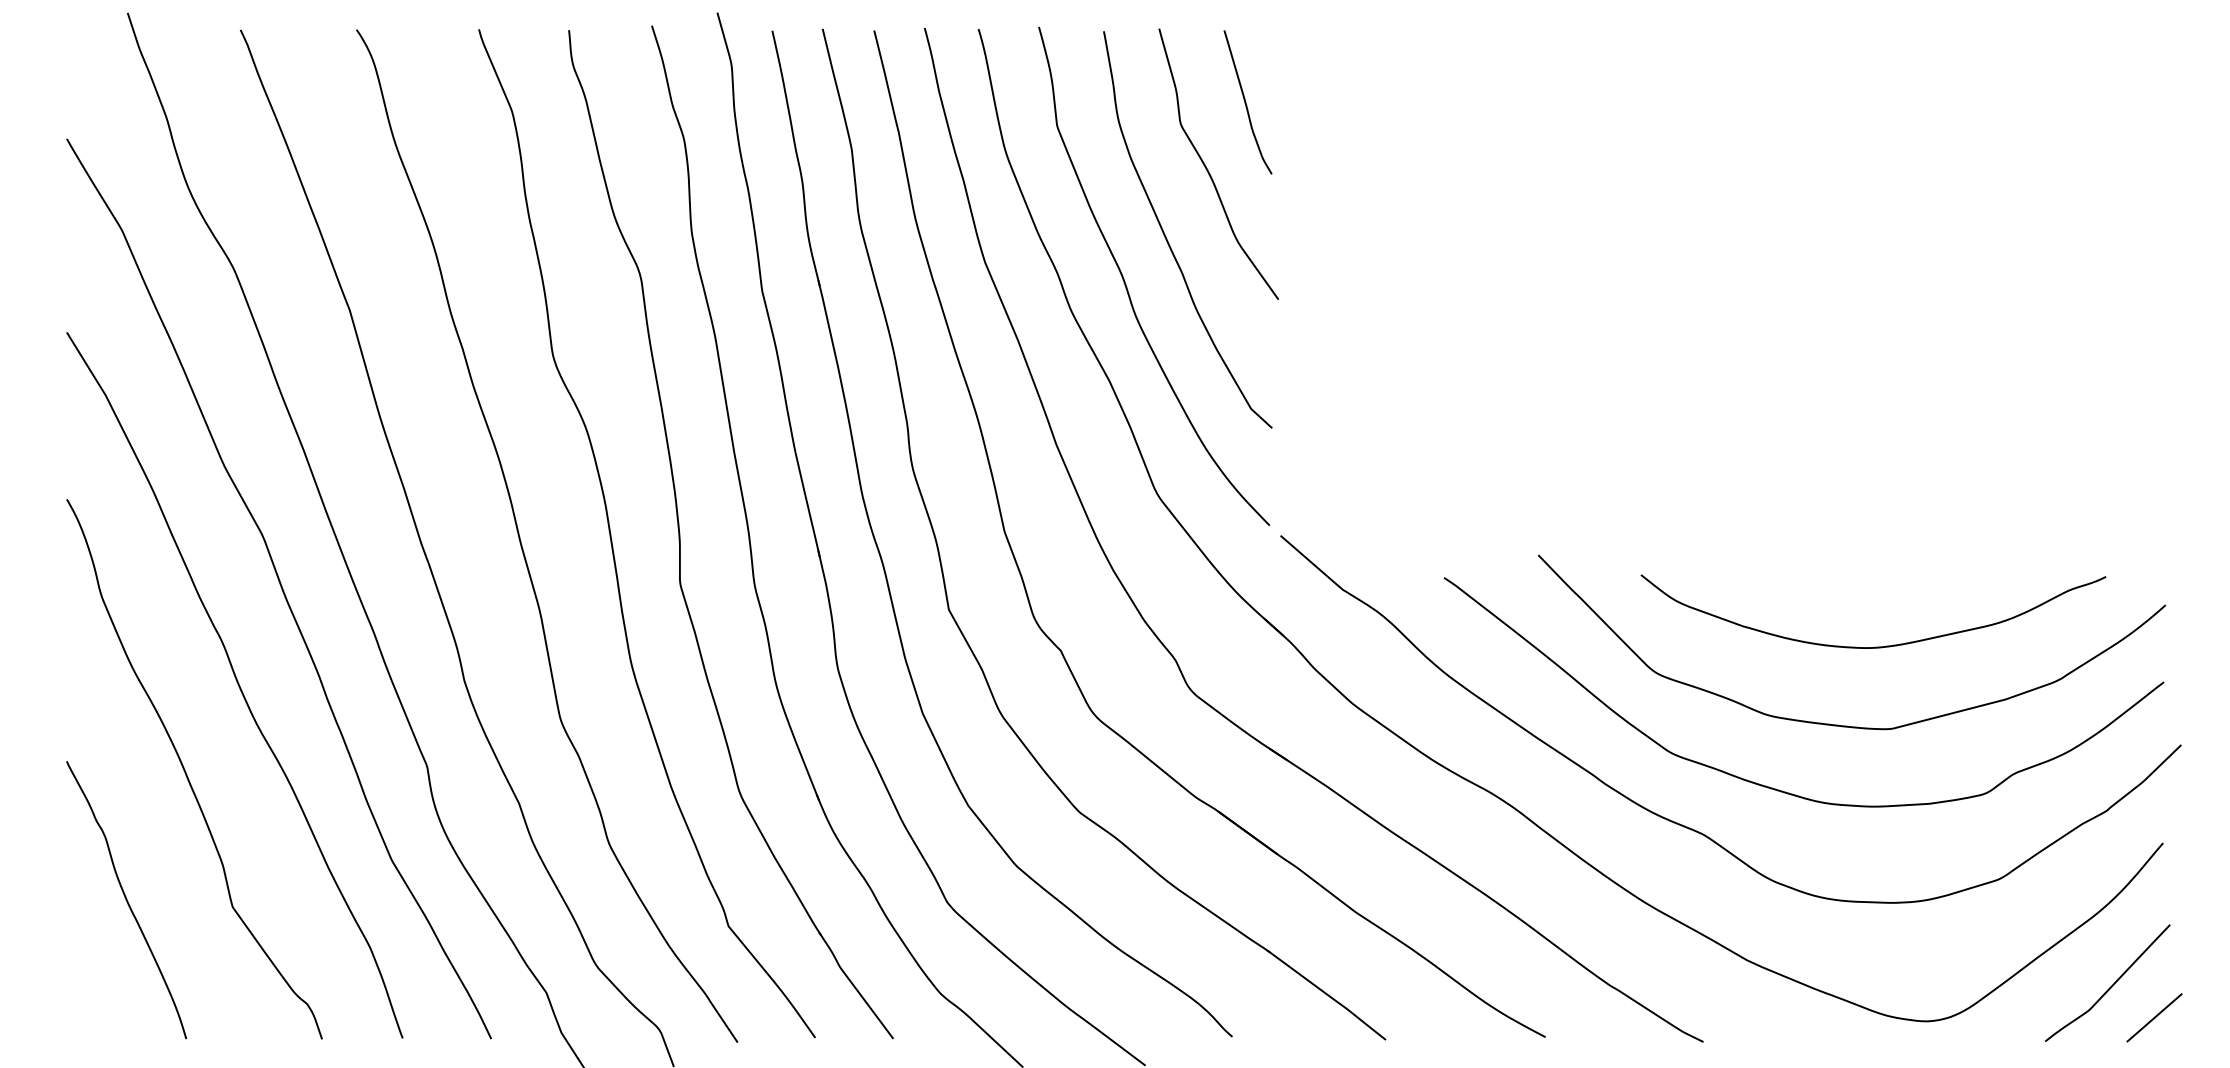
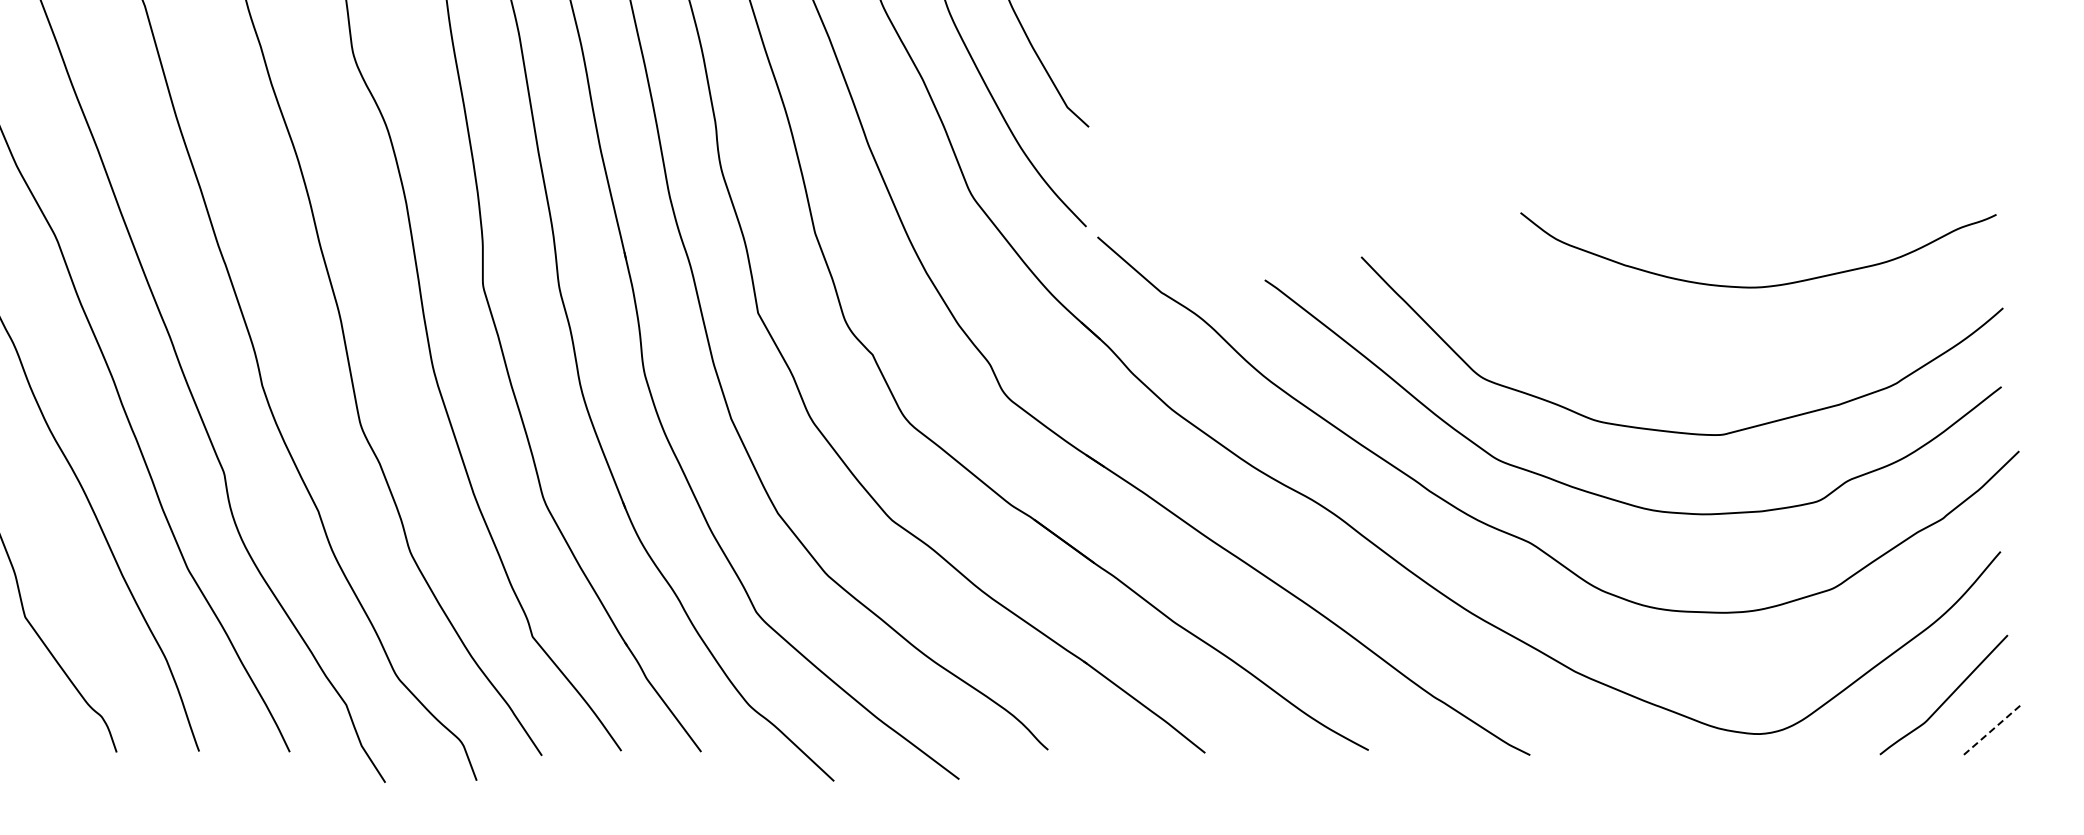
curve: (1875, 646) -> (1760, 285), moved
line: (2154, 1017) -> (1991, 730), solid -> dashed

